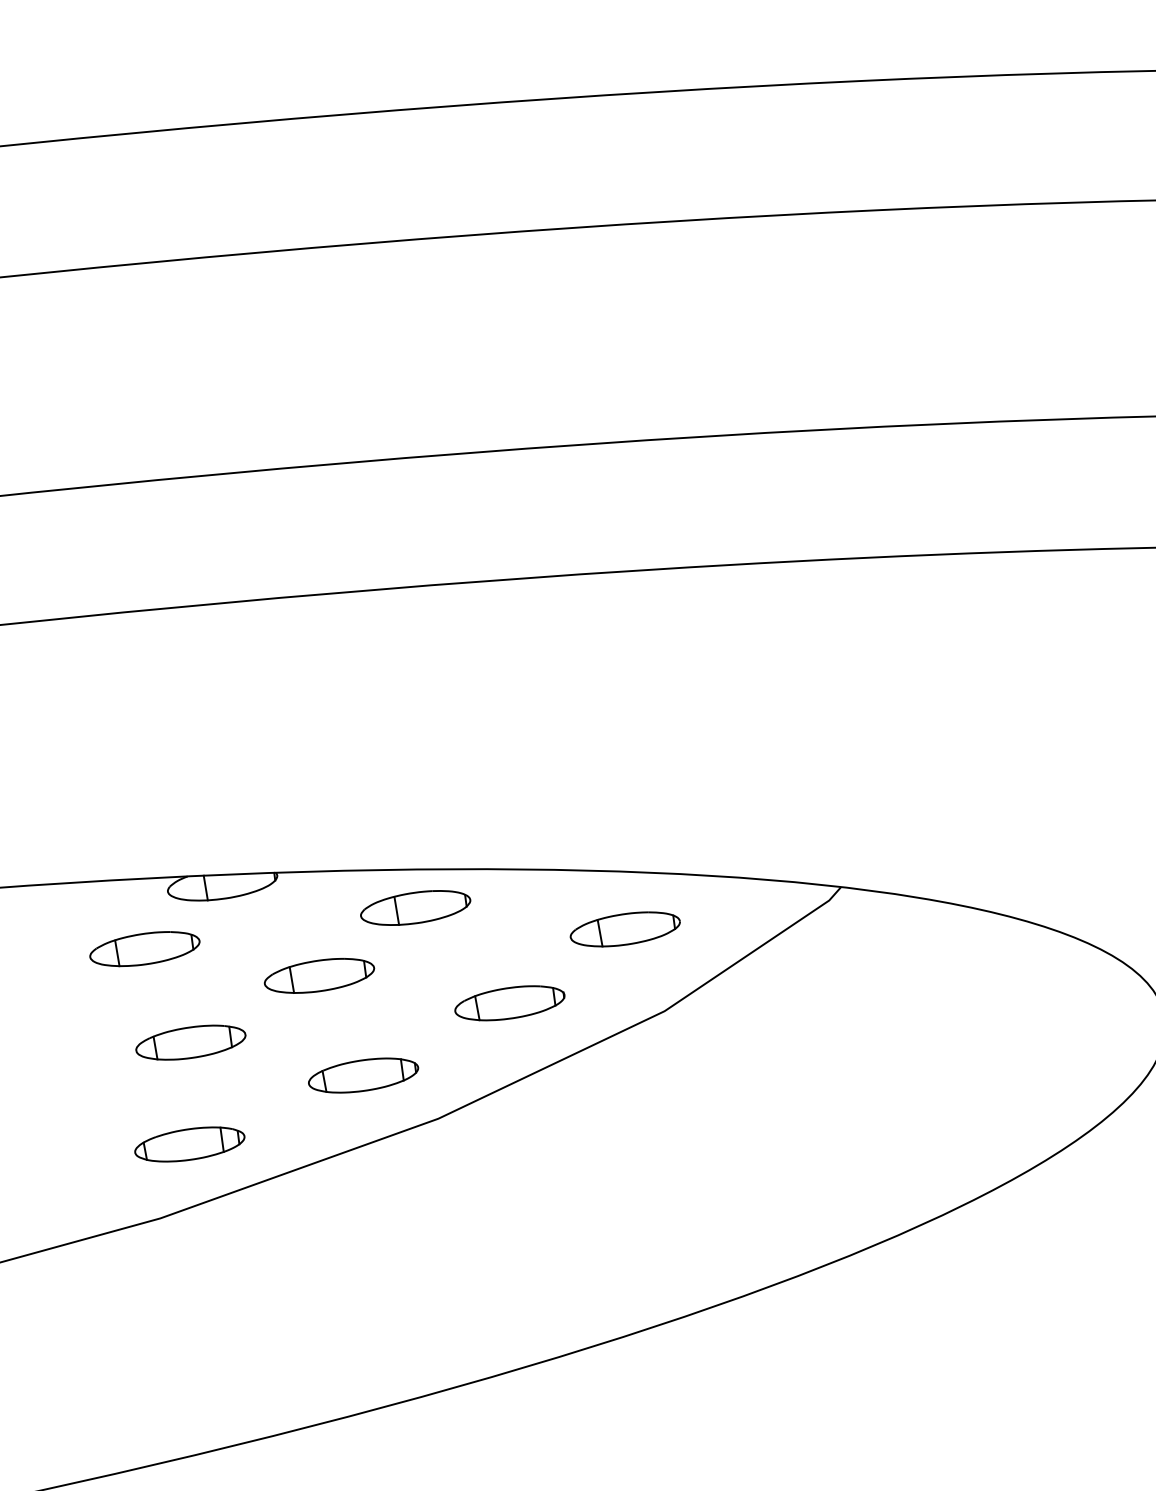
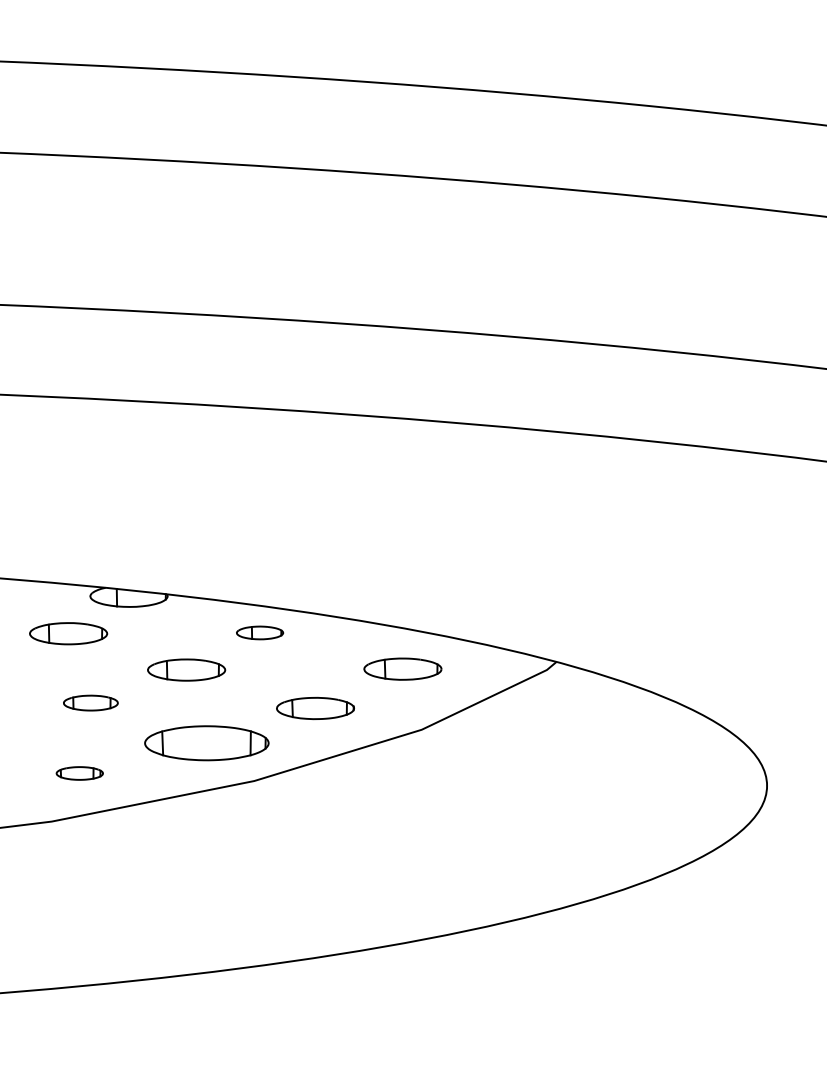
part: (414, 907) -> (259, 632), size x0.6
part: (190, 1041) -> (90, 702), size x0.7
part: (362, 1075) -> (206, 743), size x1.6
part: (189, 1144) -> (79, 773), size x0.6

